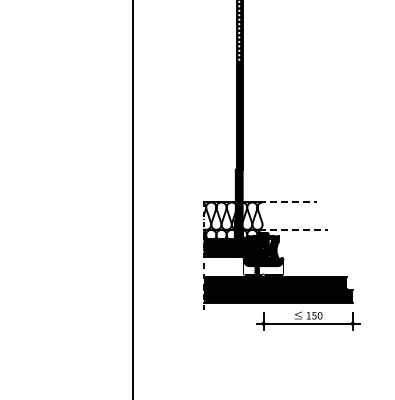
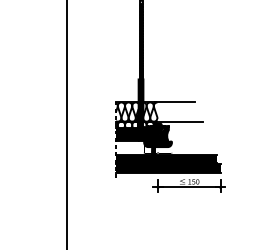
line: (288, 202) -> (175, 102), dashed -> solid
line: (294, 229) -> (179, 121), dashed -> solid

